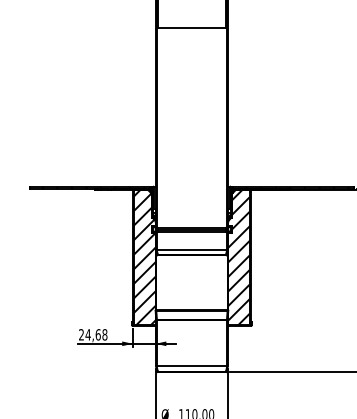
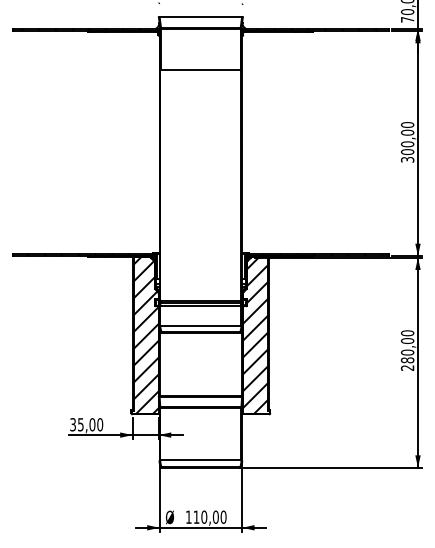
text: (93, 334) -> (86, 424), 24,68 -> 35,00

